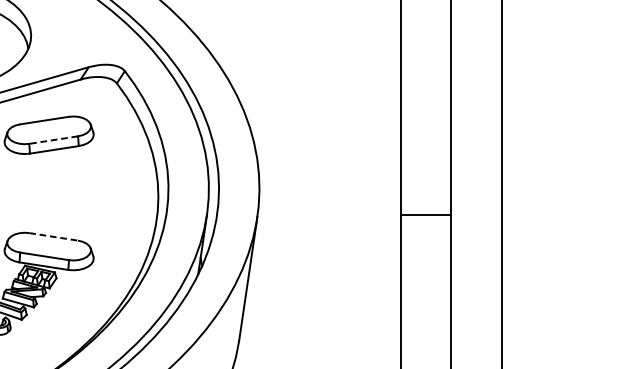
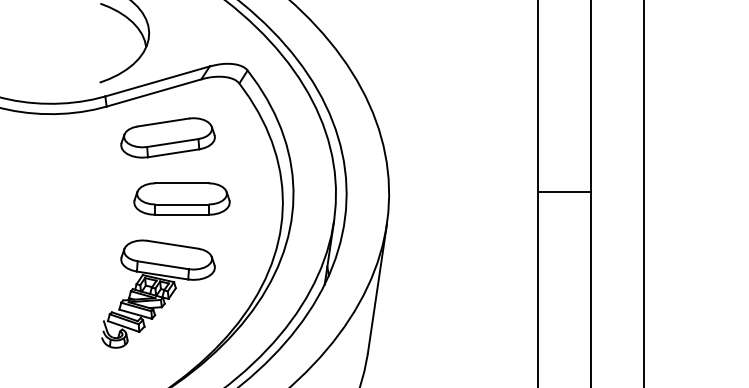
line: (53, 140) -> (172, 143), dashed -> solid
part: (61, 192) -> (181, 198), added
line: (425, 214) -> (563, 191), moved
line: (53, 236) -> (172, 244), dashed -> solid

